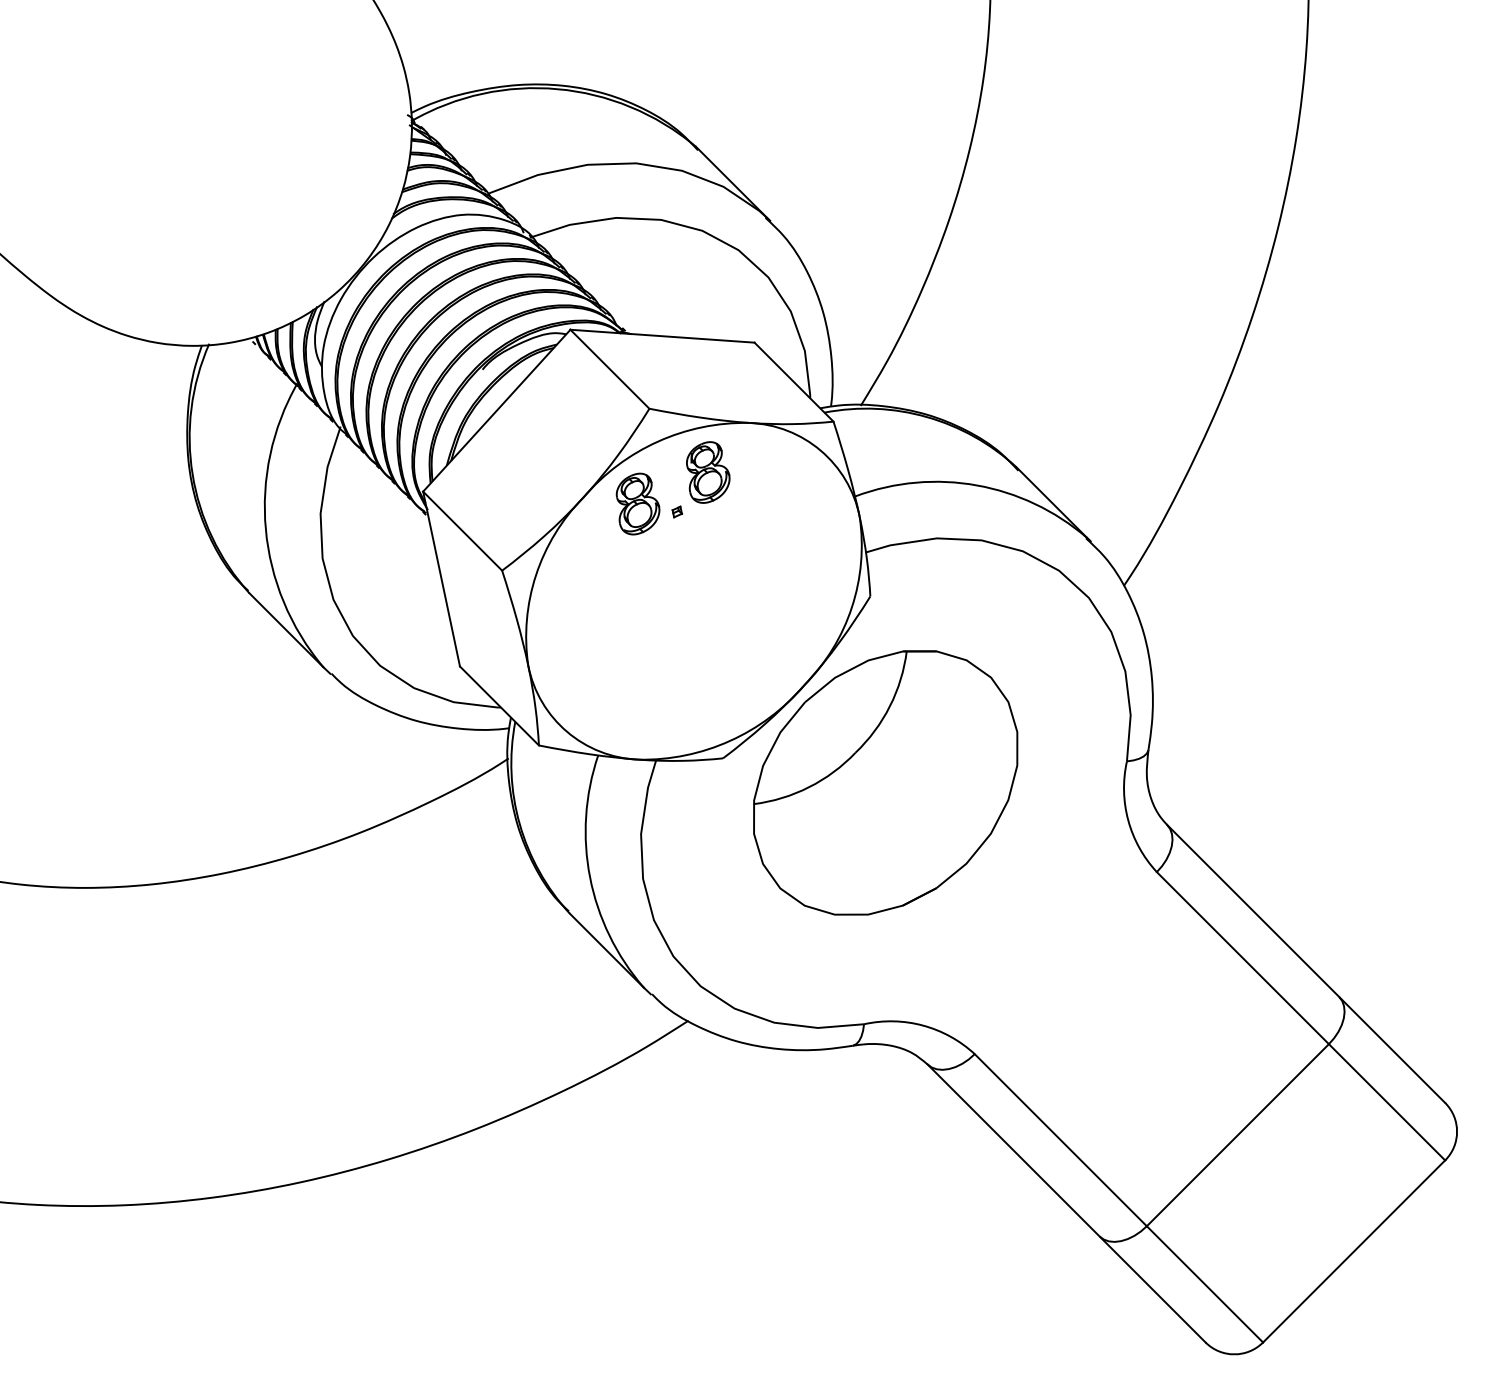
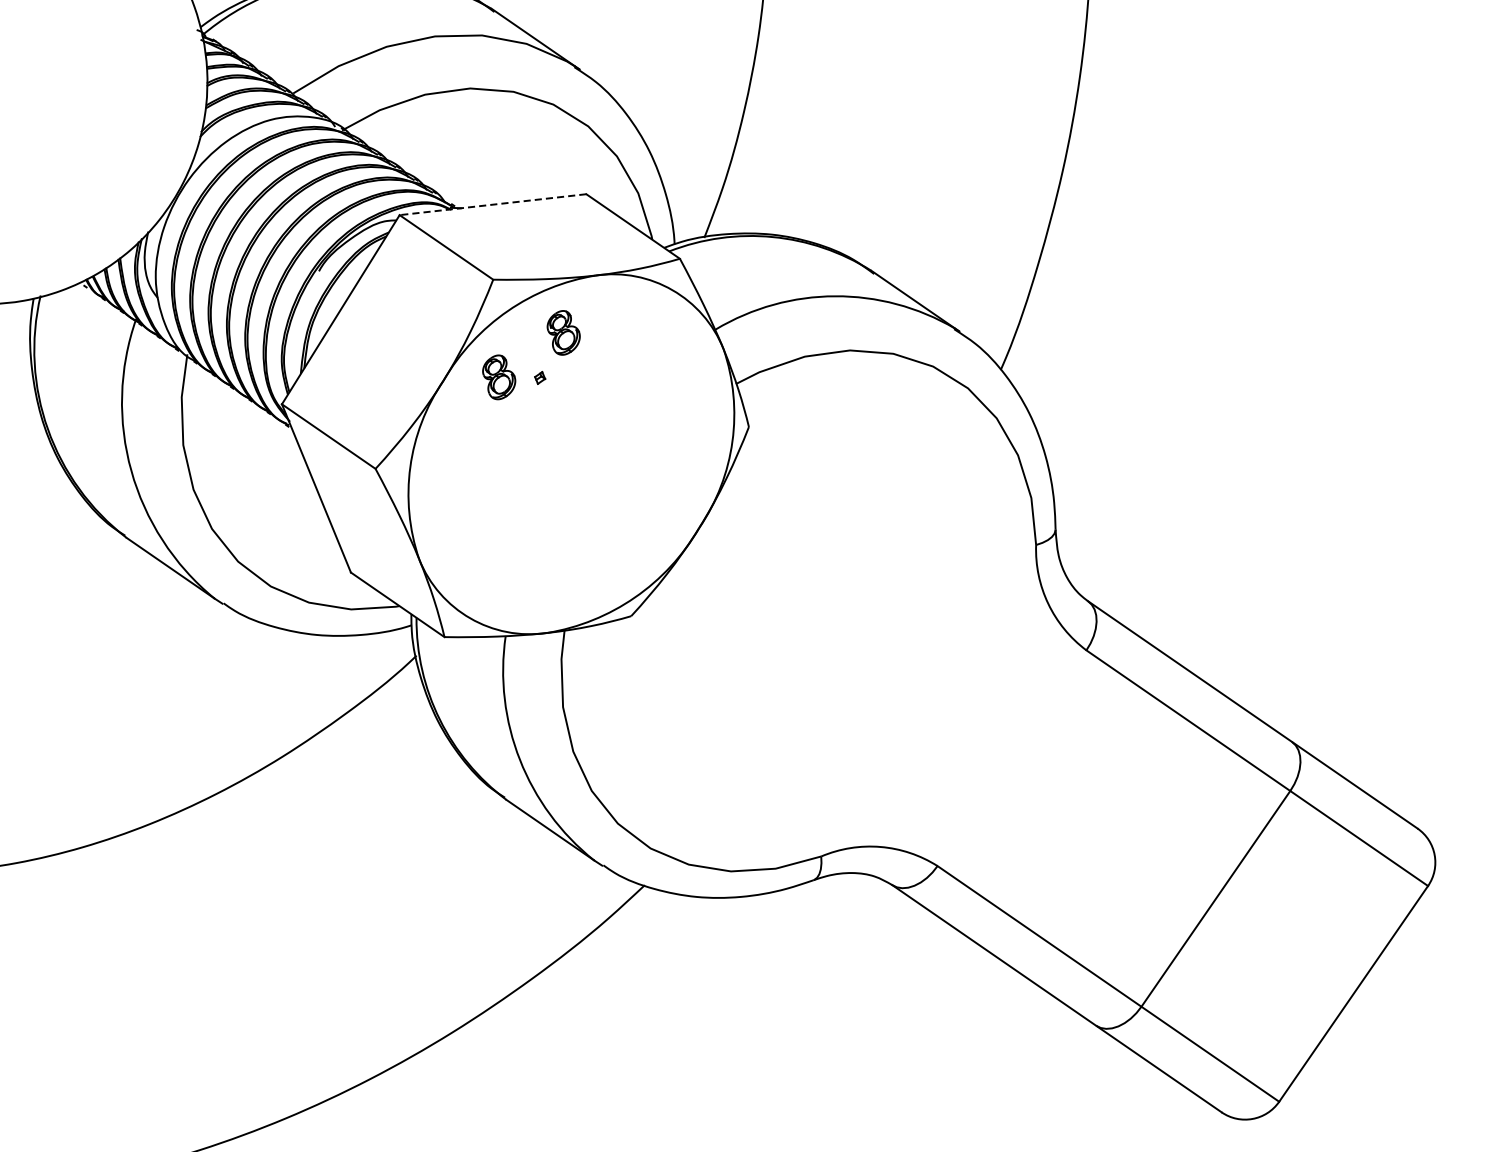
line: (662, 336) -> (493, 204), solid -> dashed
part: (708, 472) -> (564, 332), size x0.7
part: (637, 503) -> (498, 376), size x0.7
part: (885, 782) -> (798, 610), removed

